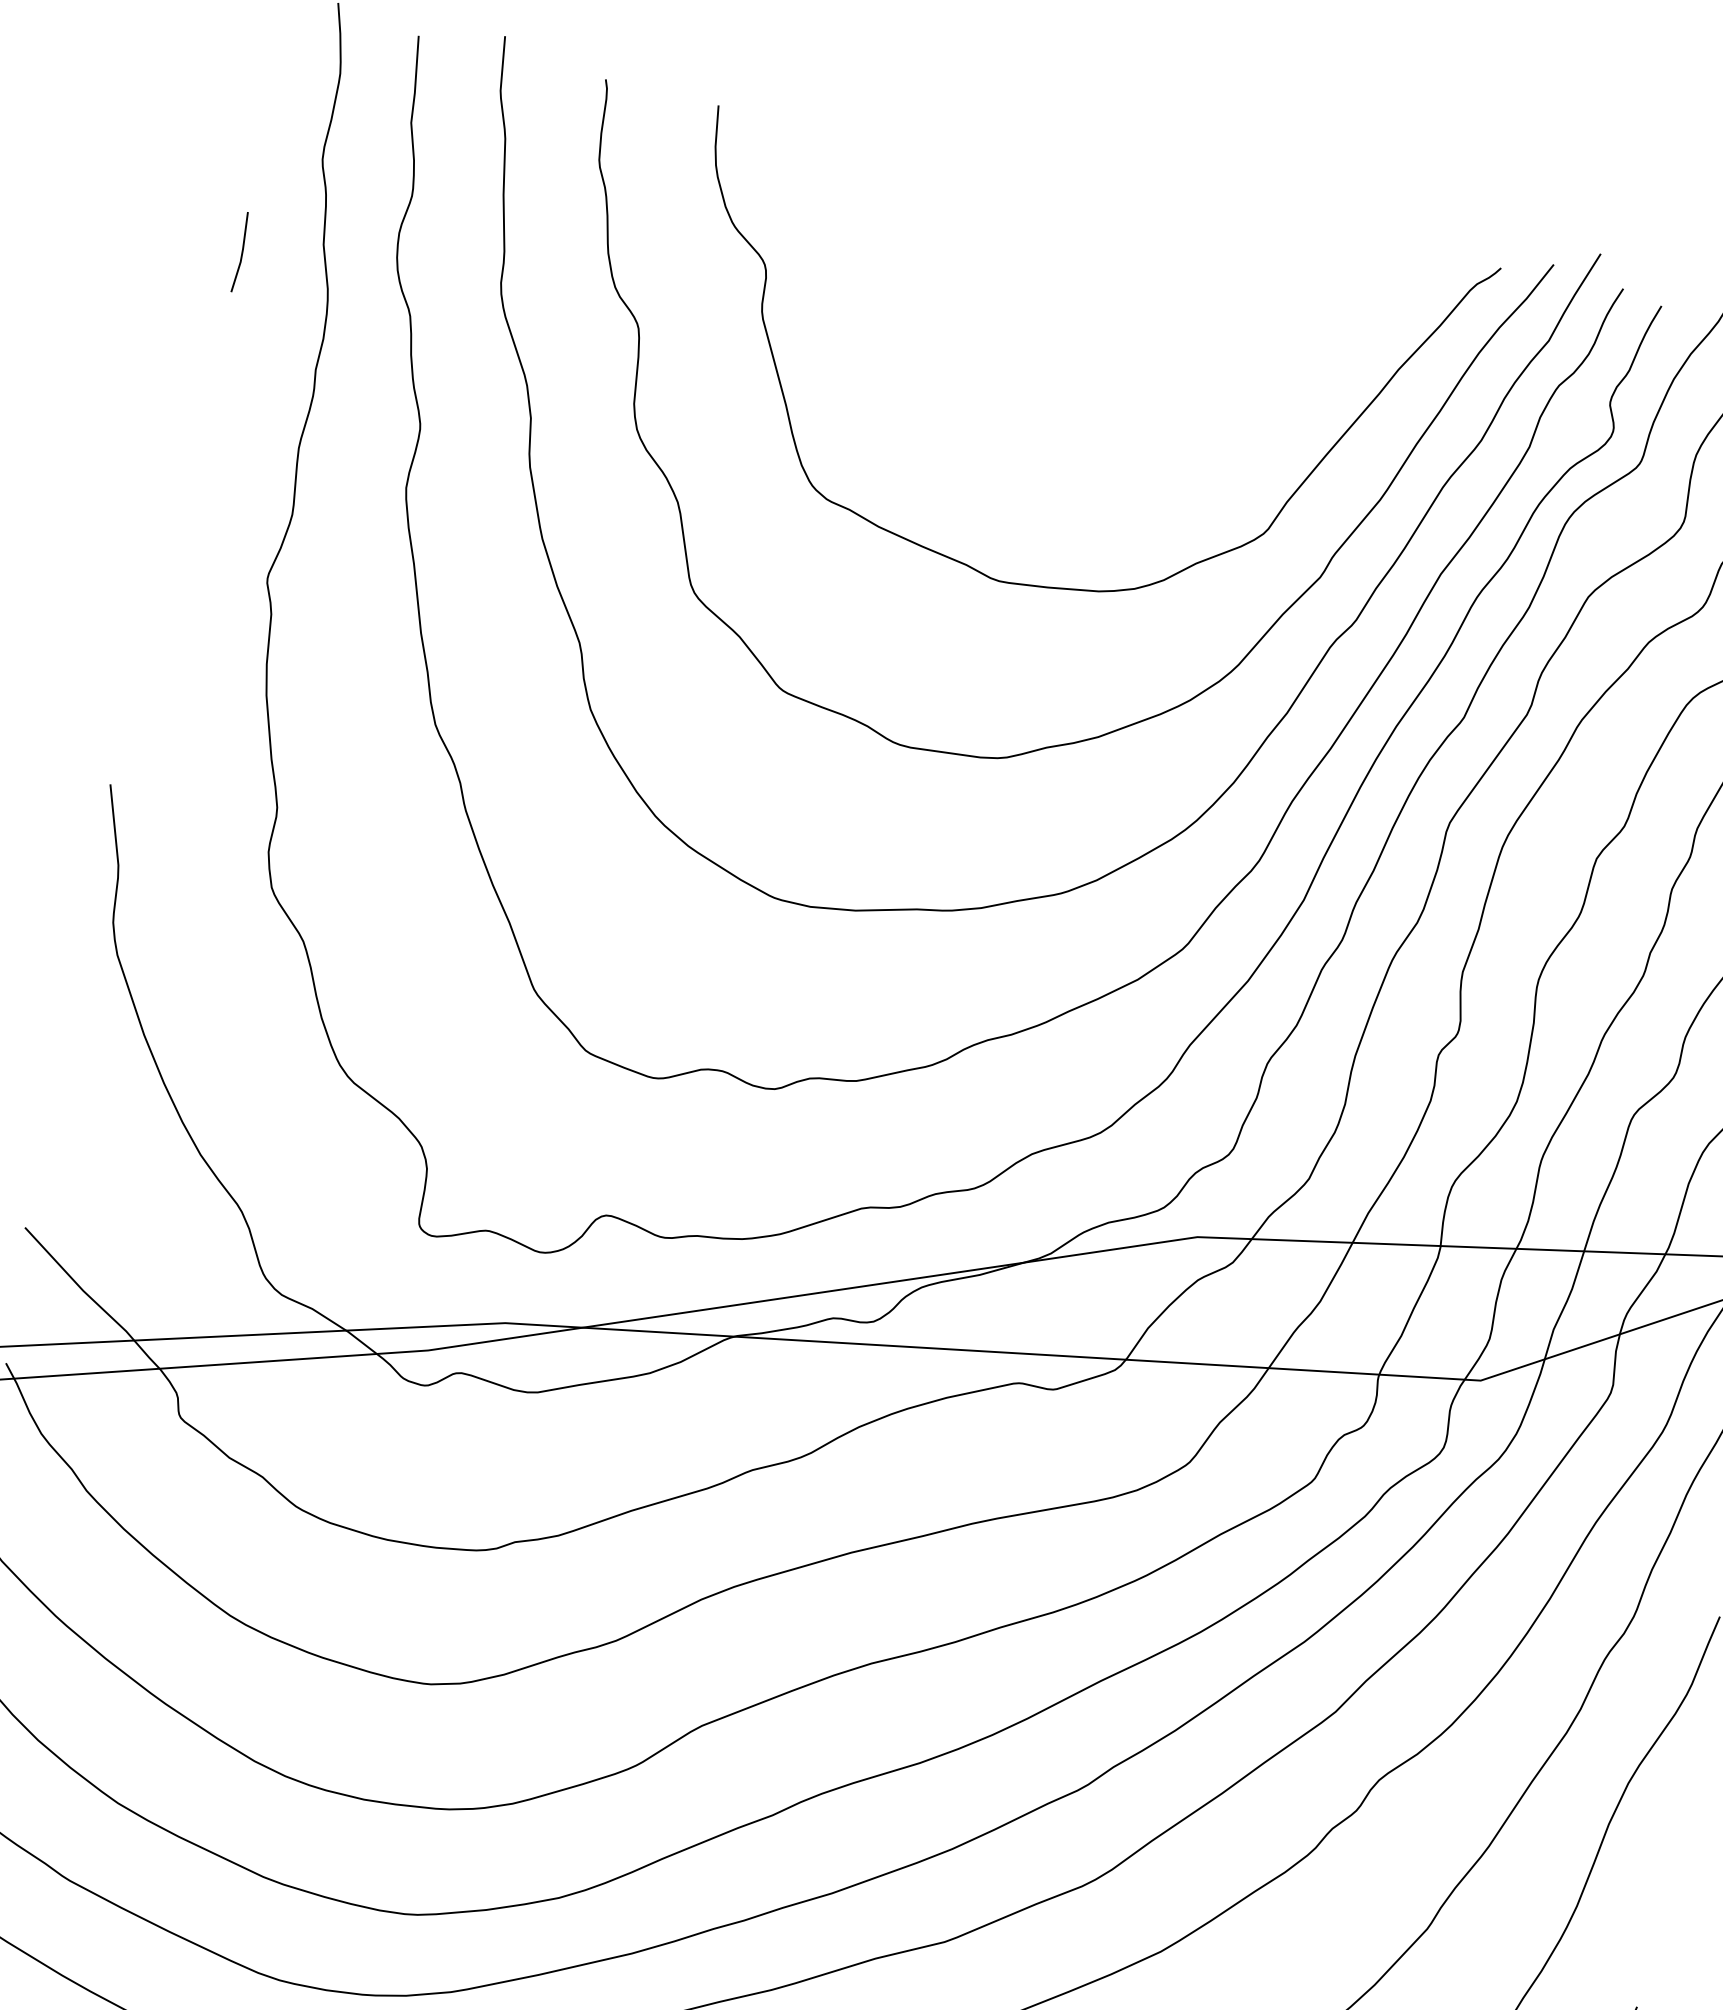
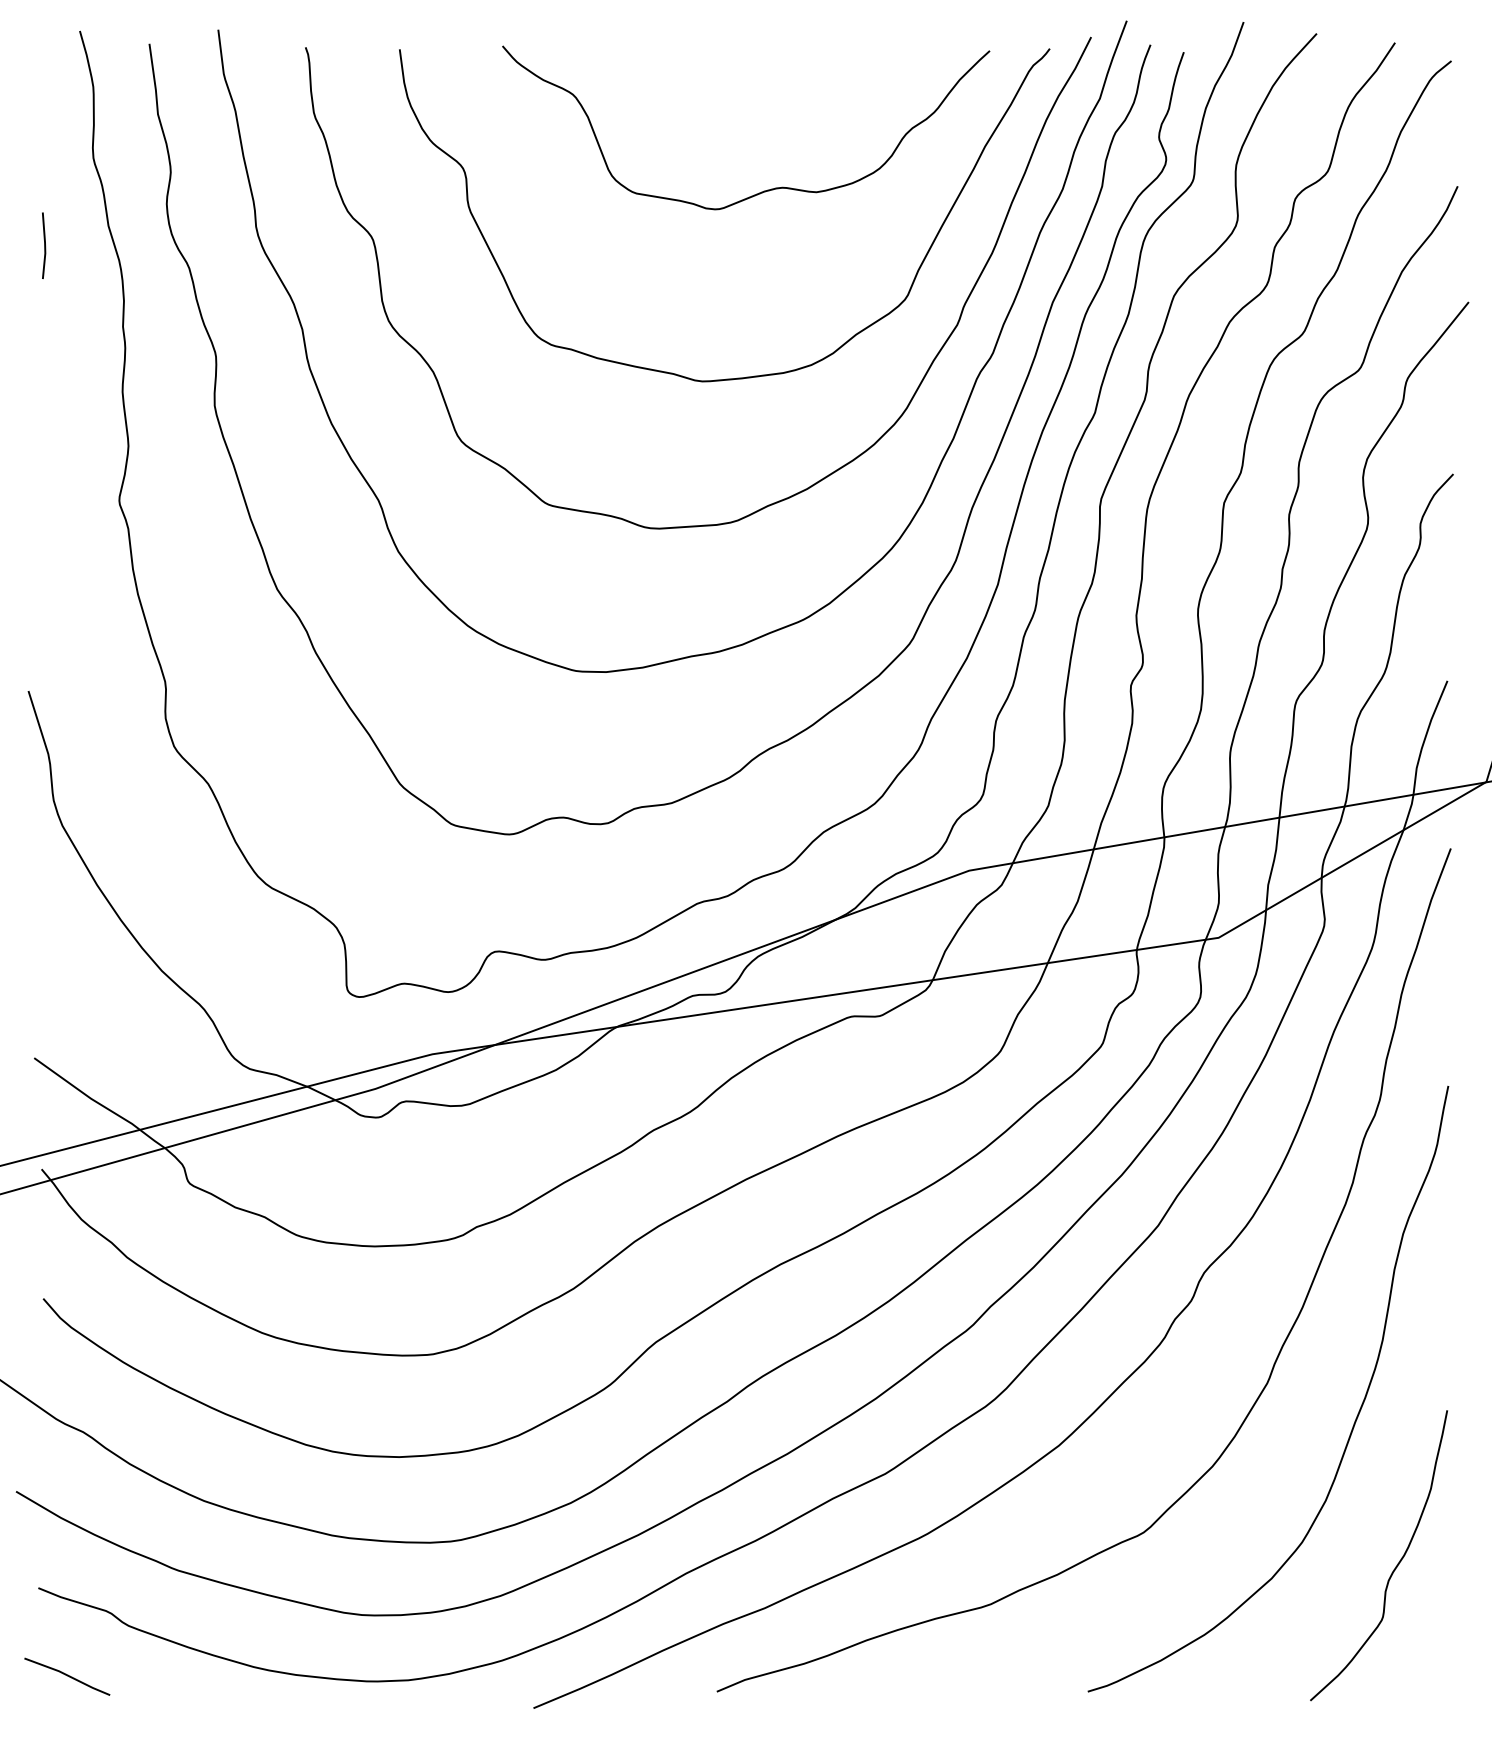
curve: (1125, 366) -> (767, 189), added

